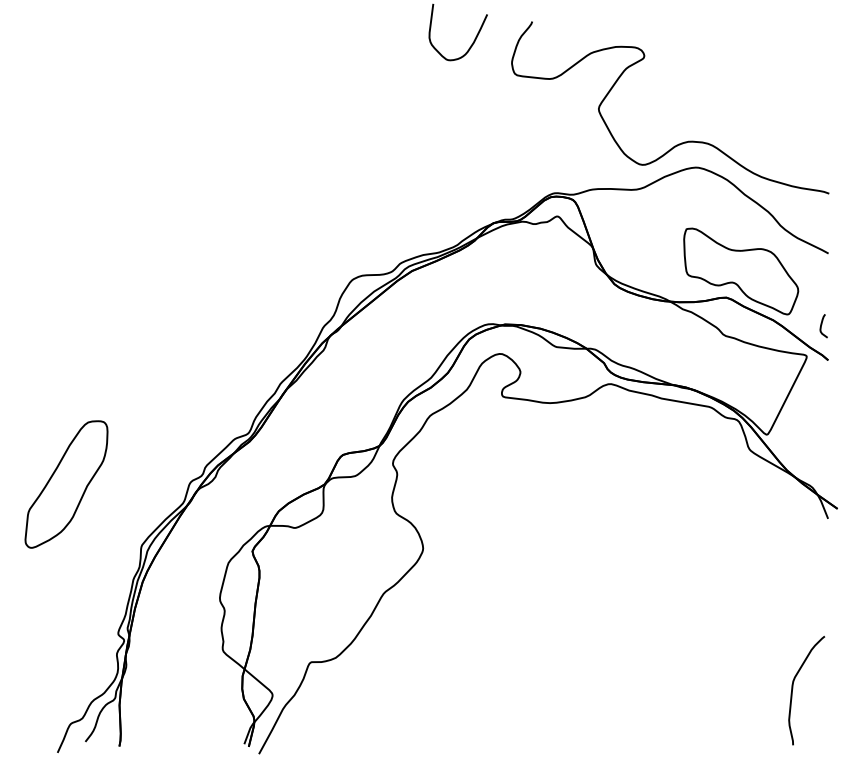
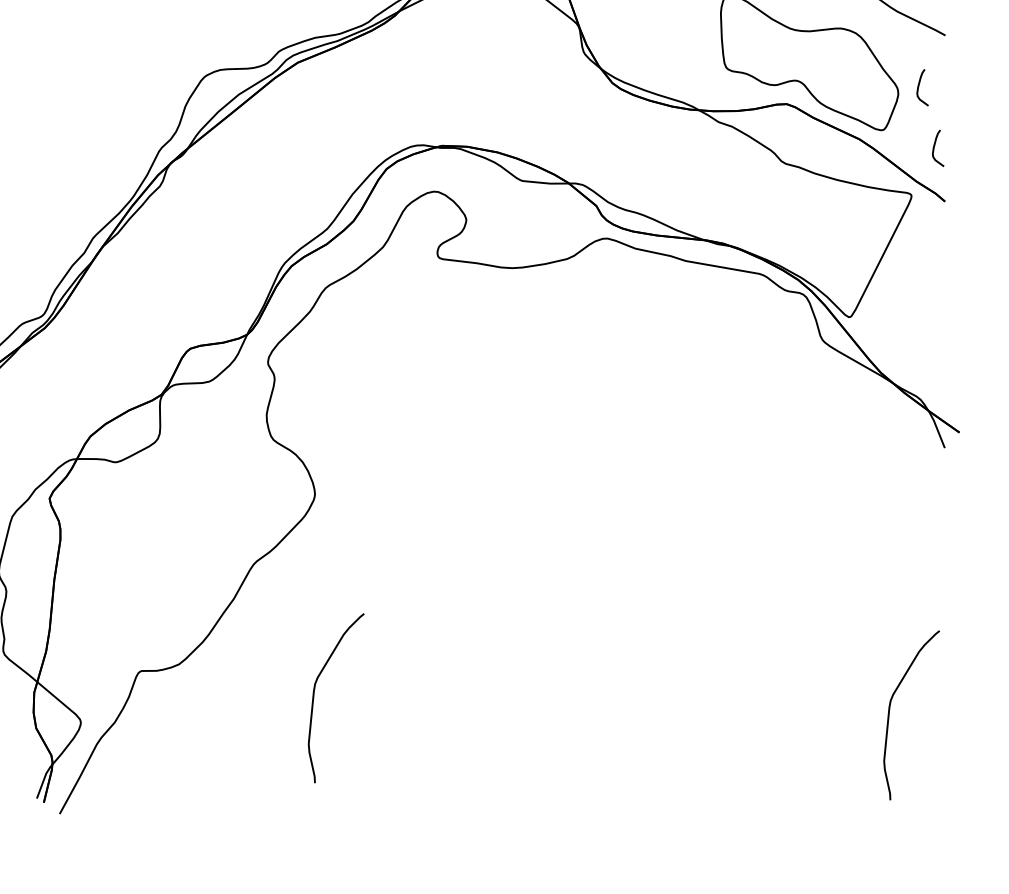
curve: (811, 287) -> (918, 88), added
curve: (423, 677) -> (315, 694), added

